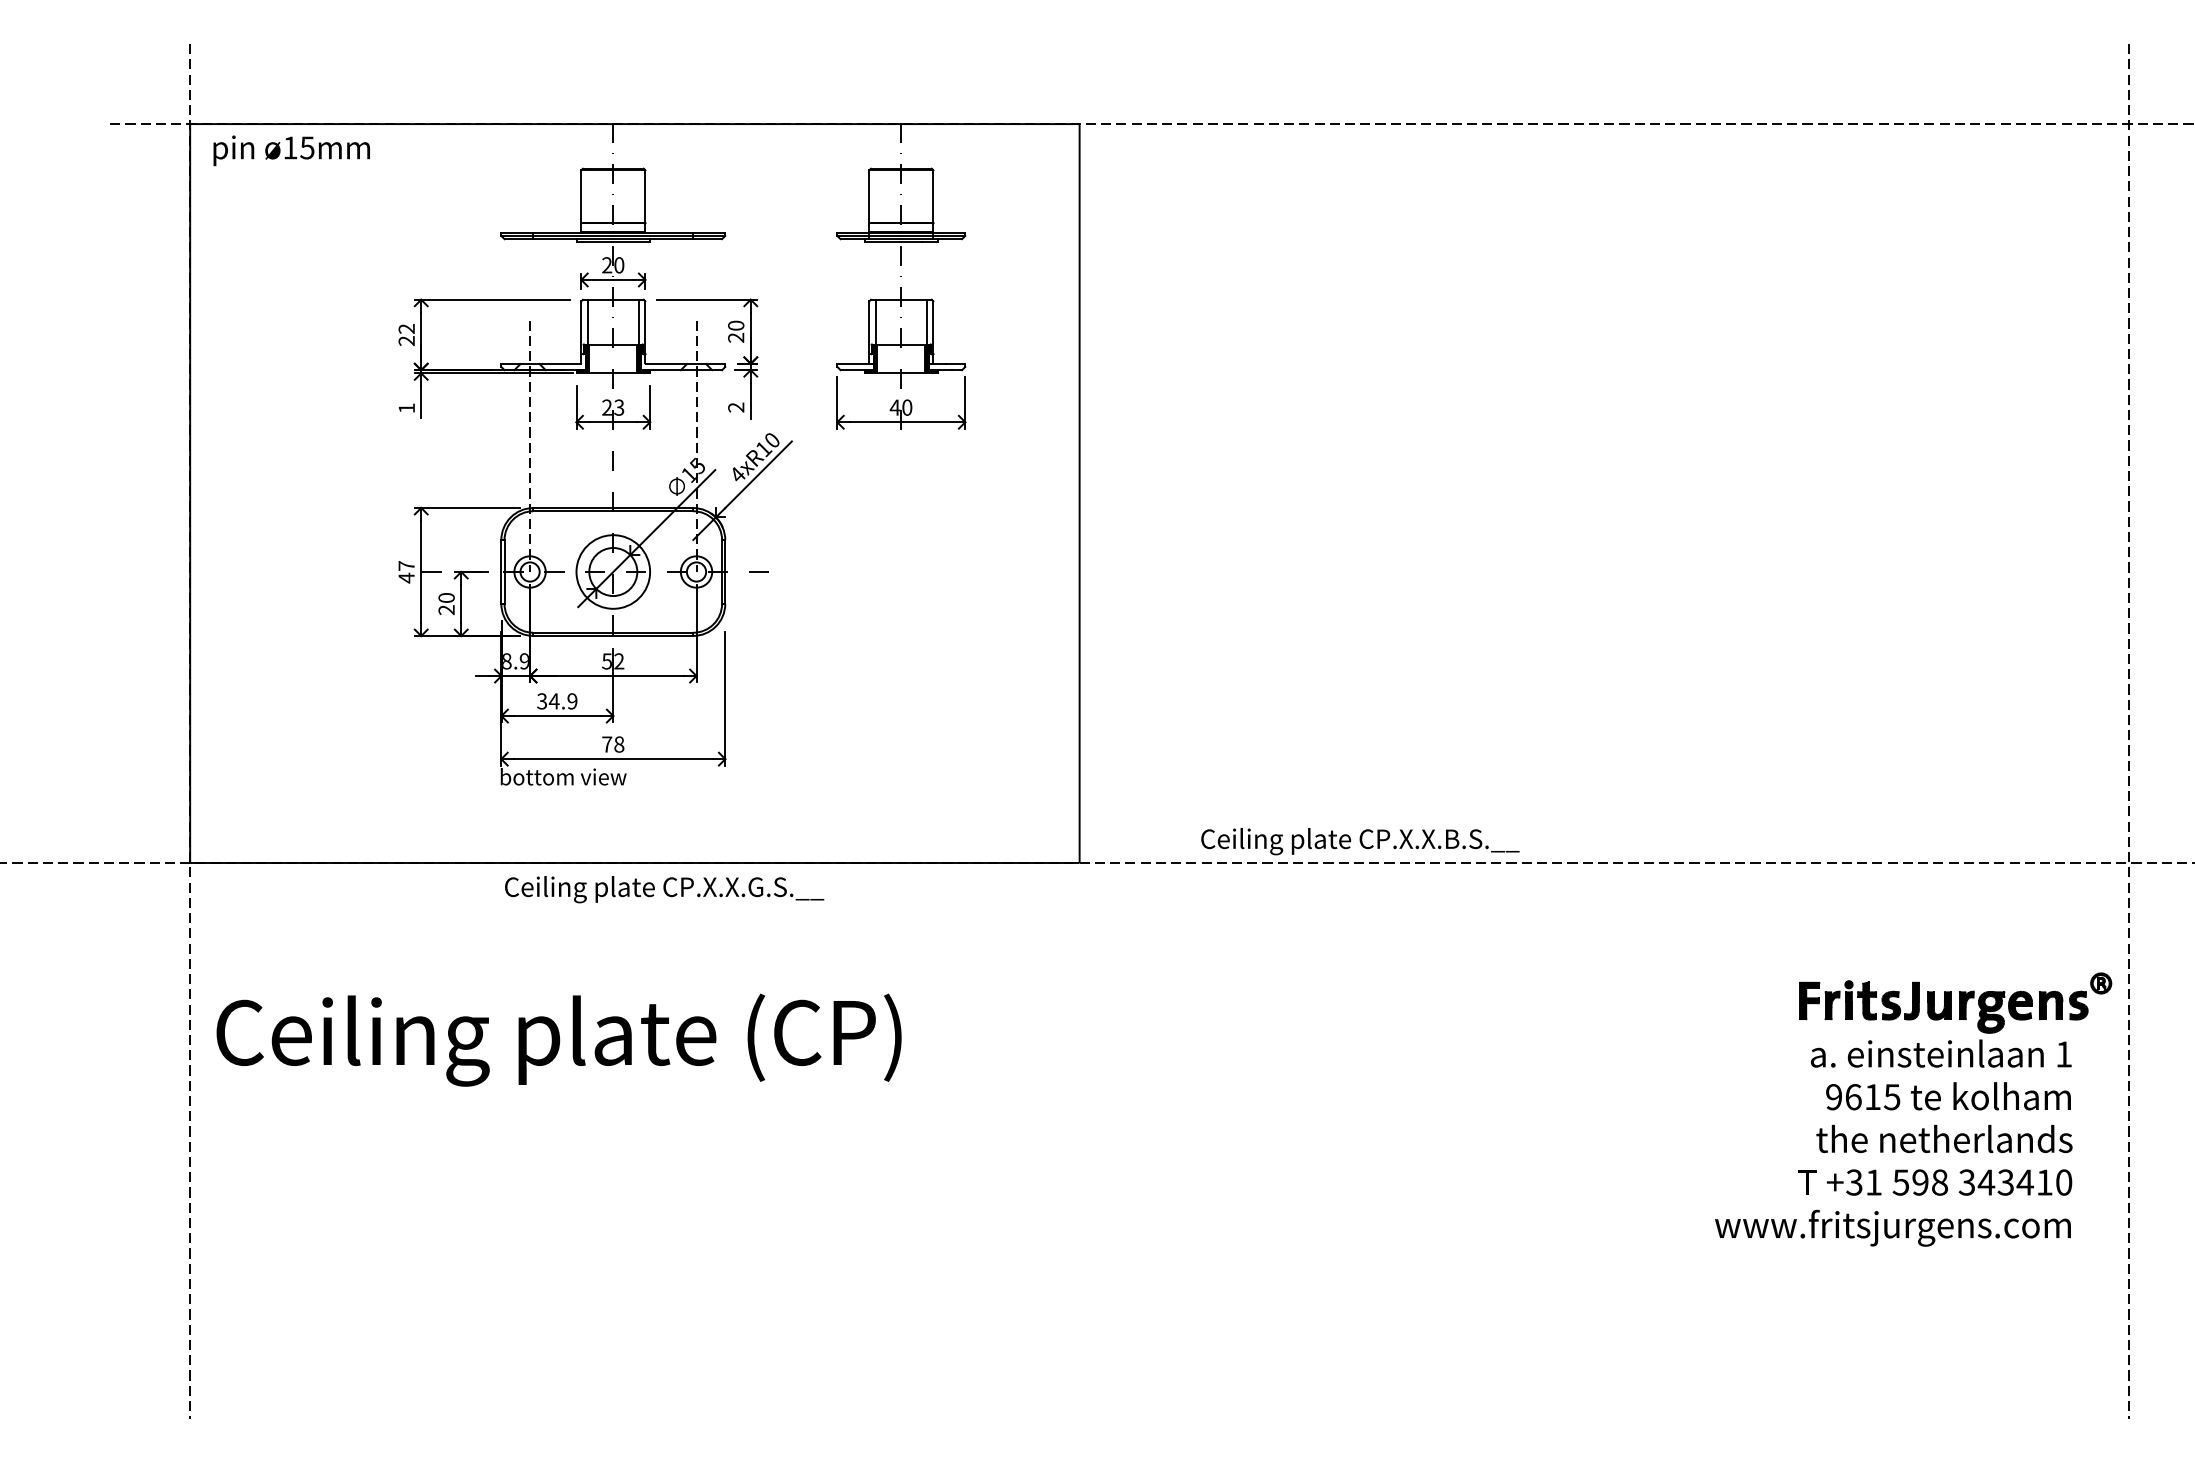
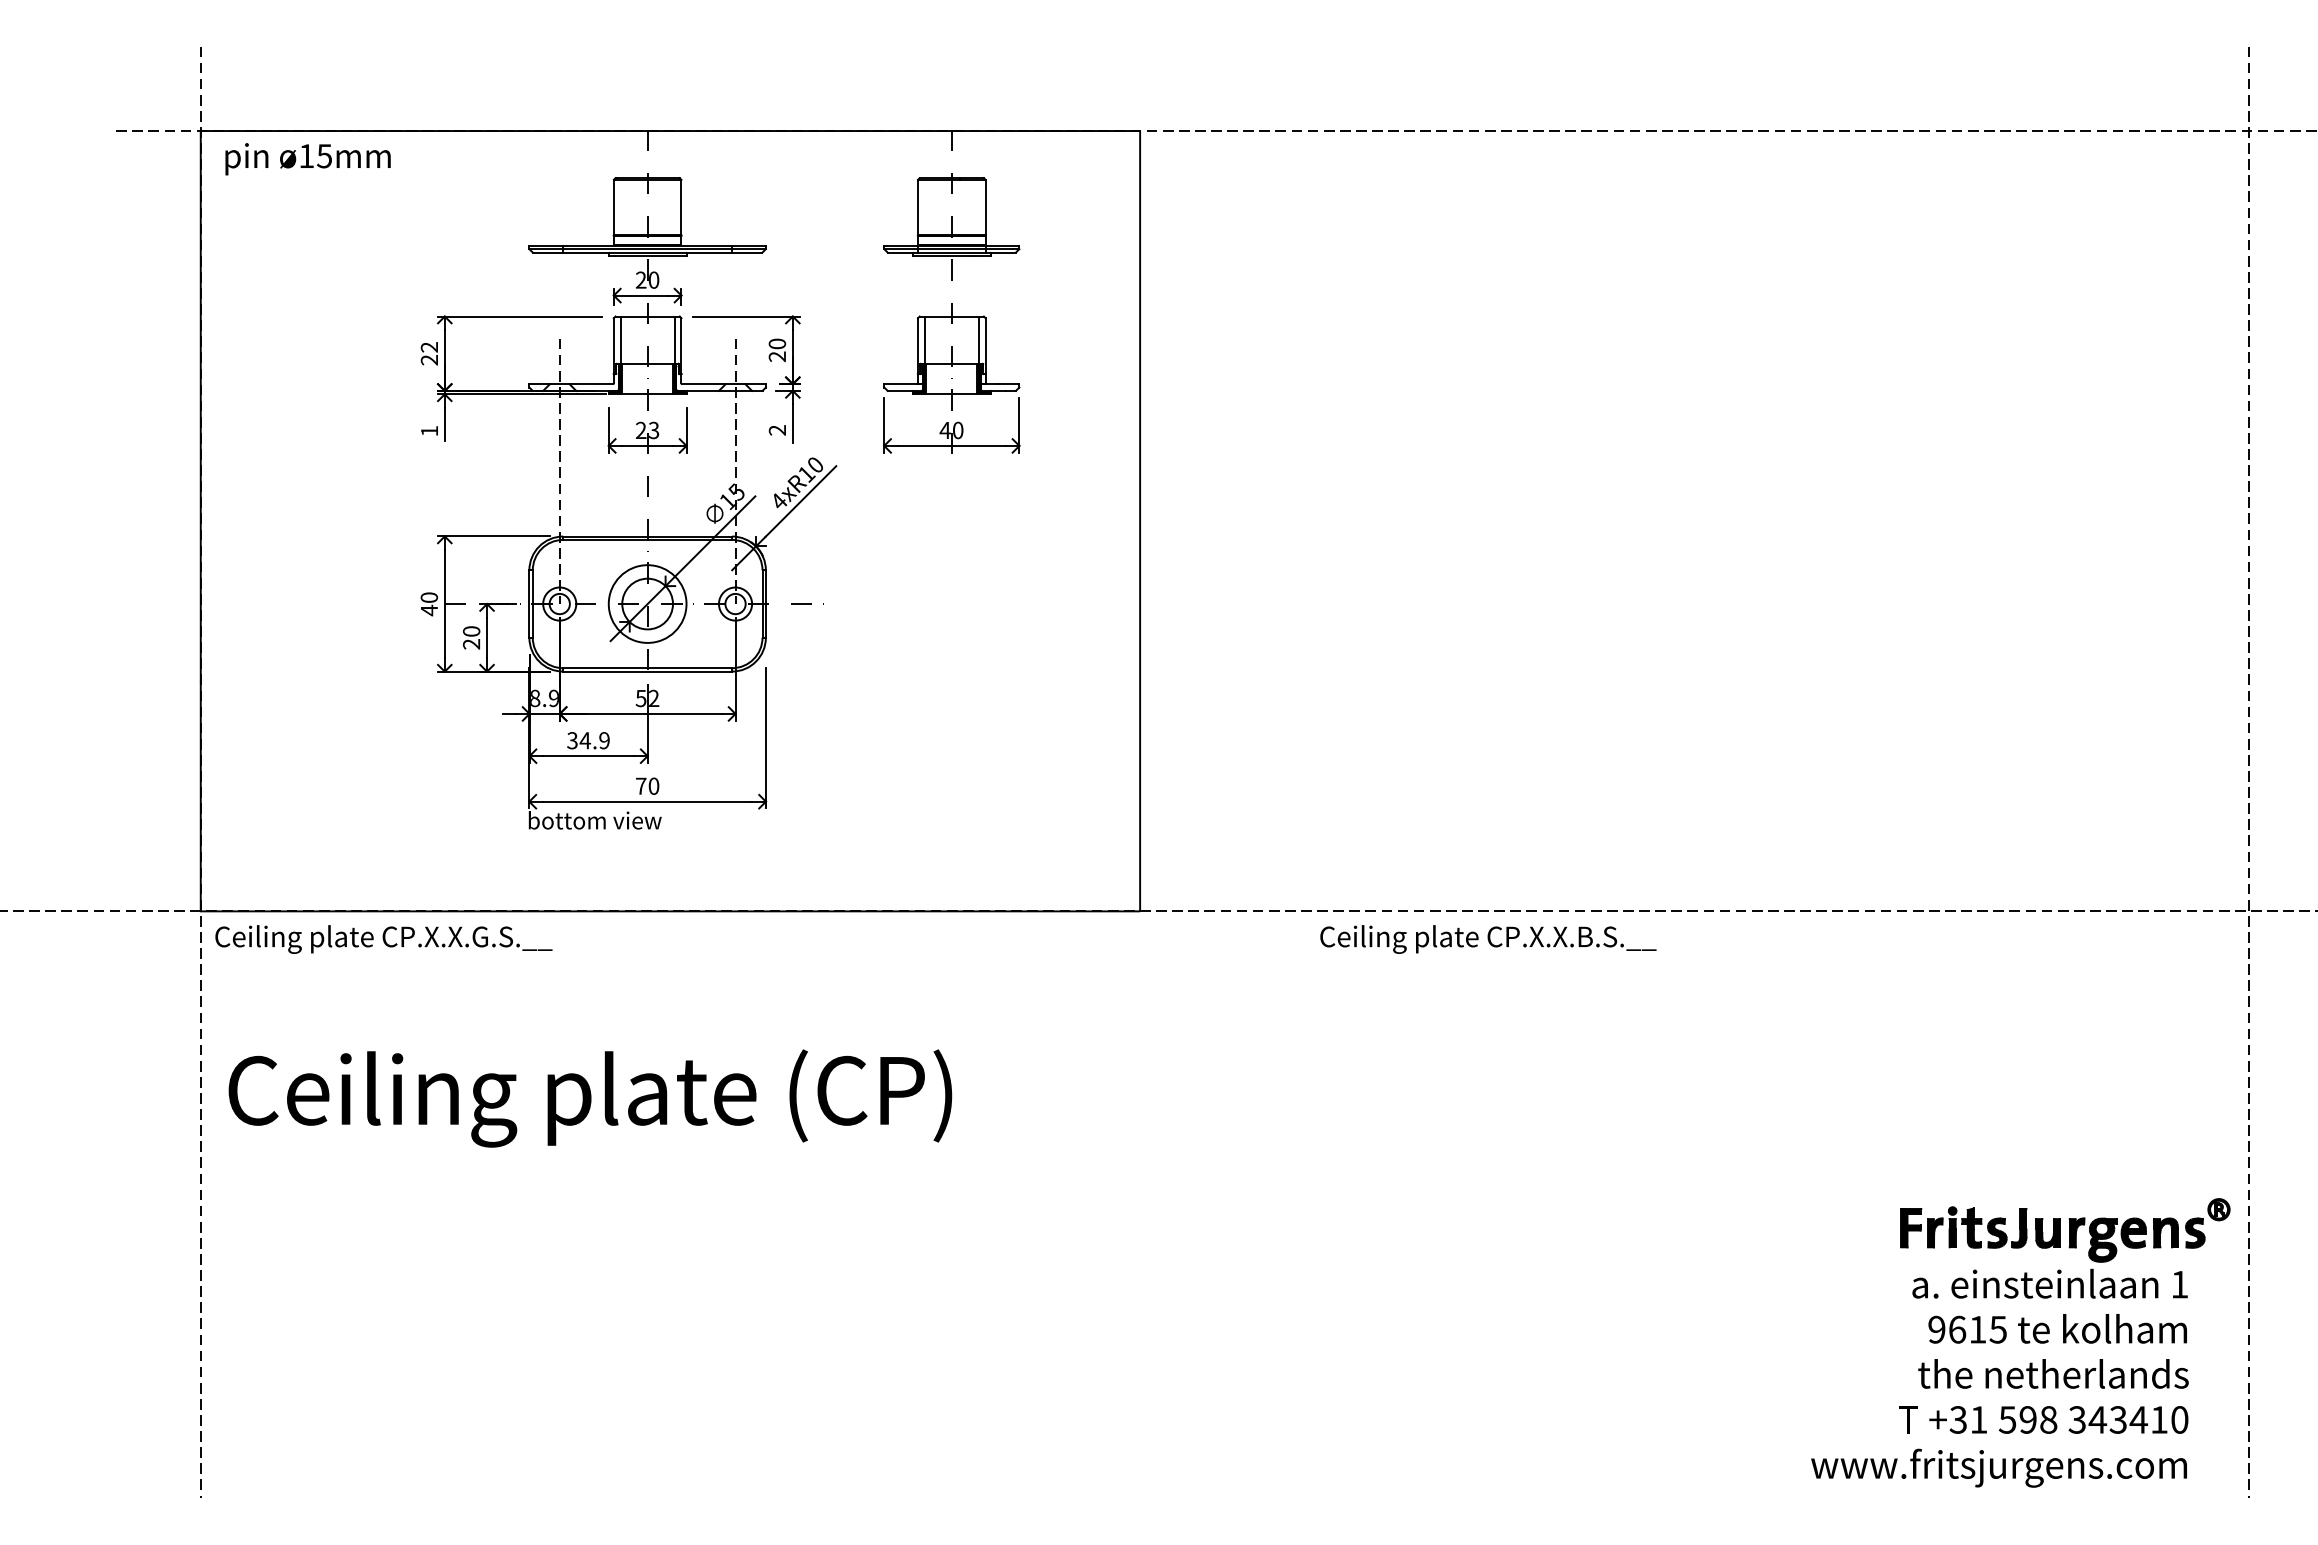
text: (406, 565) -> (429, 597), 47 -> 40
text: (619, 744) -> (654, 786), 78 -> 70
text: (1360, 841) -> (1488, 939), moved
text: (664, 889) -> (383, 939), moved
part: (1913, 1109) -> (2020, 1342), moved

